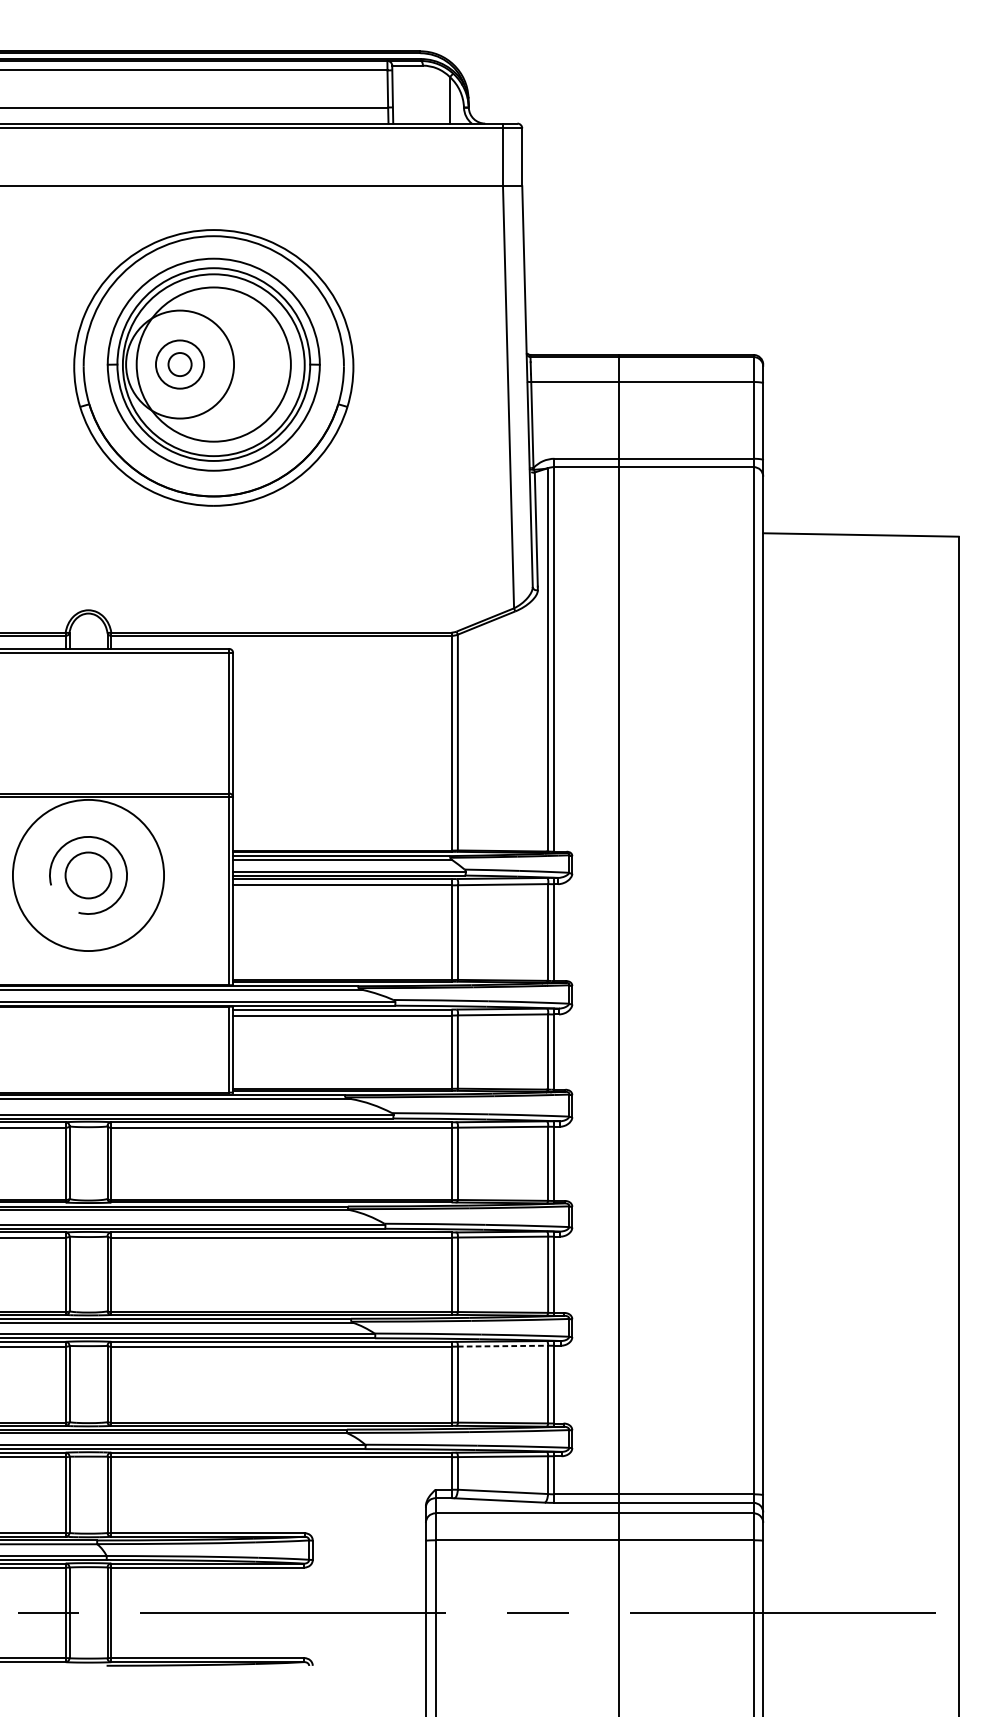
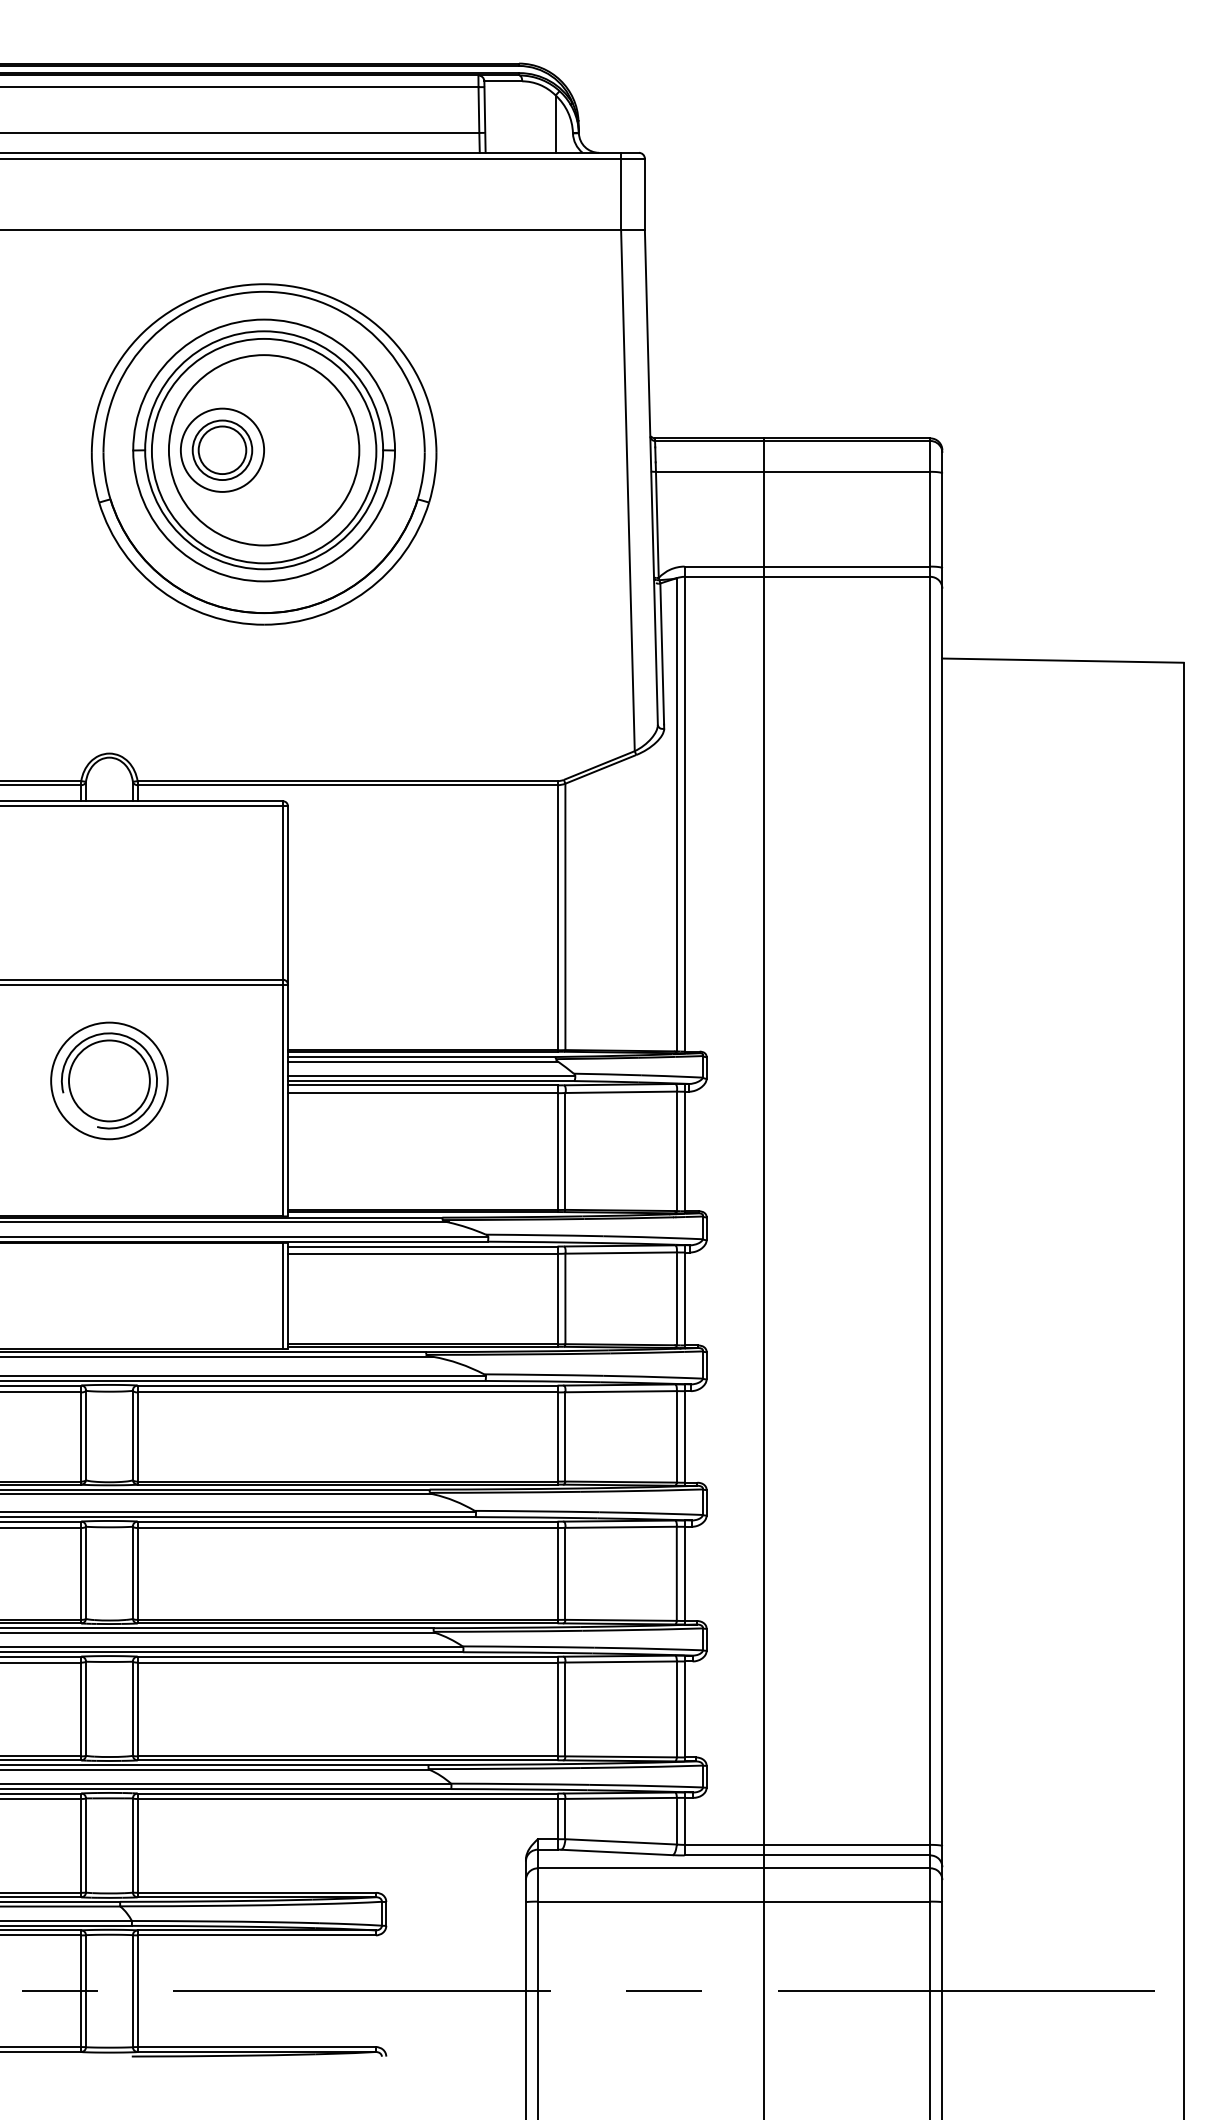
circle: (180, 363) -> (222, 449), size x0.62
circle: (180, 364) -> (222, 450), size x1.67
circle: (88, 875) -> (109, 1080), size x0.62
circle: (88, 875) -> (109, 1080), size x1.43
line: (503, 1345) -> (621, 1661), dashed -> solid

